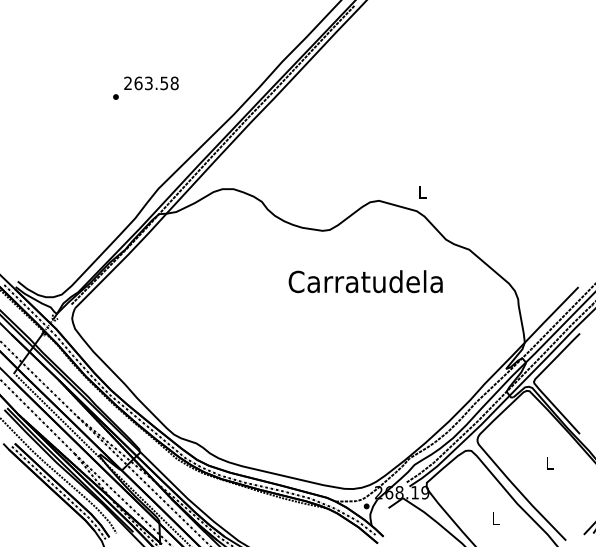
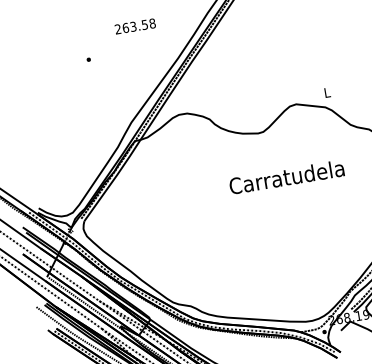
text: (151, 83) -> (135, 26), moved
text: (365, 281) -> (286, 177), moved

